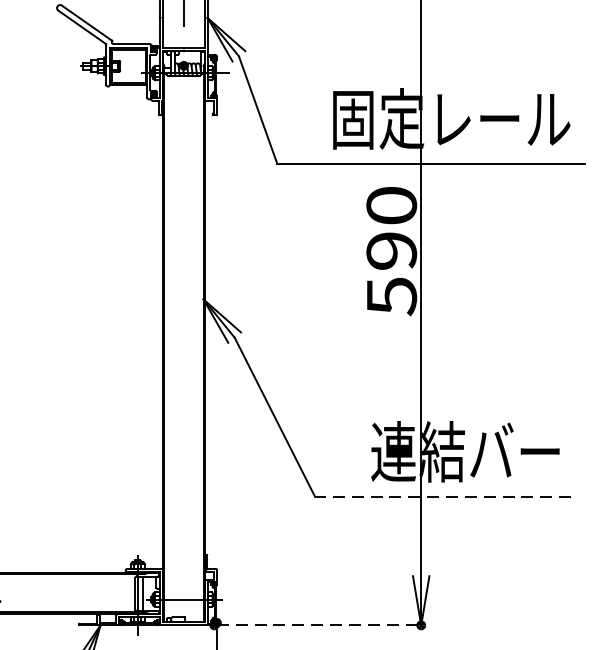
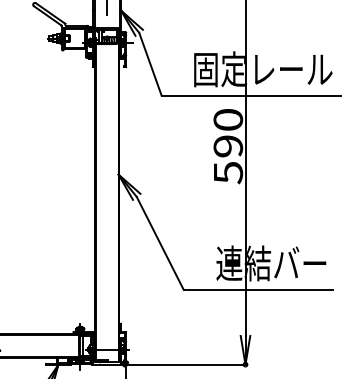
line: (443, 496) -> (258, 289), dashed -> solid
line: (321, 625) -> (187, 364), dashed -> solid

